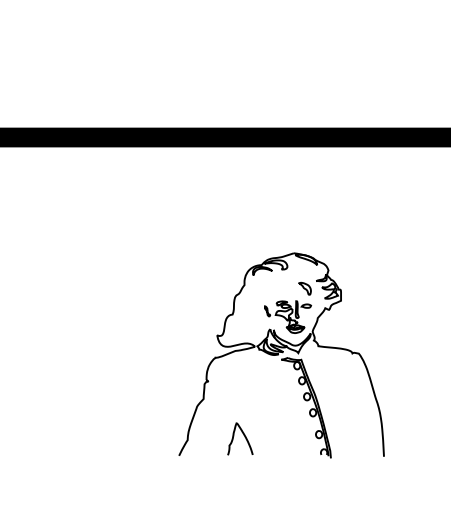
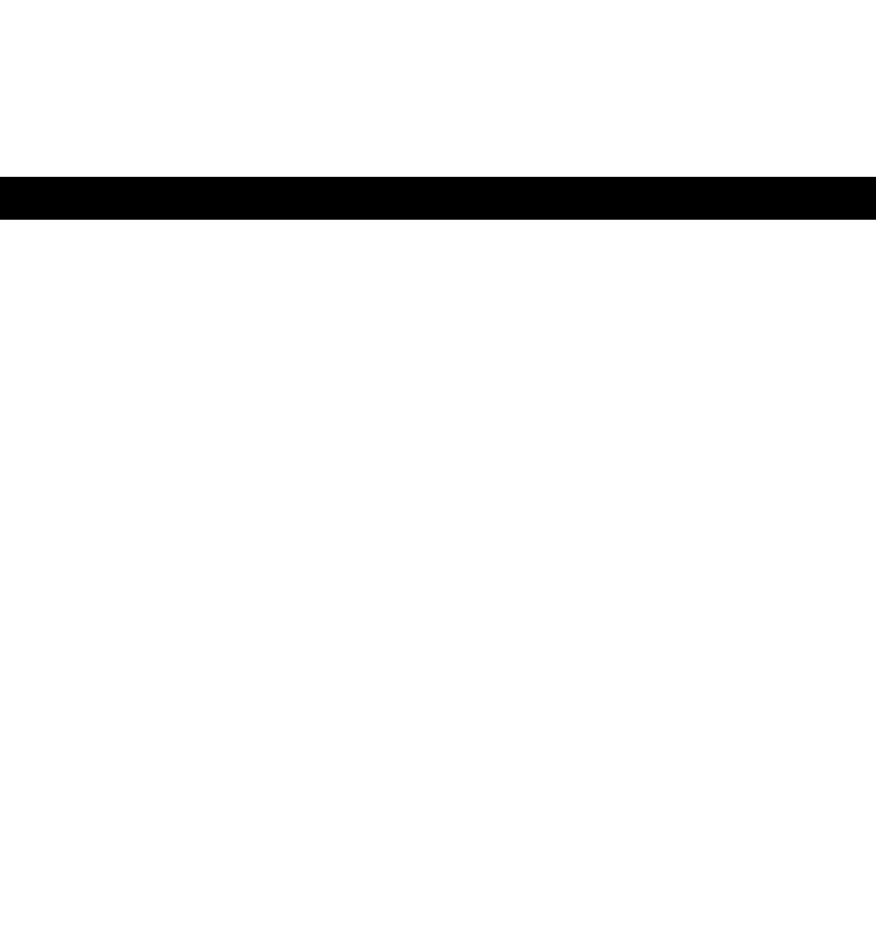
part: (281, 355) -> (550, 671), removed

